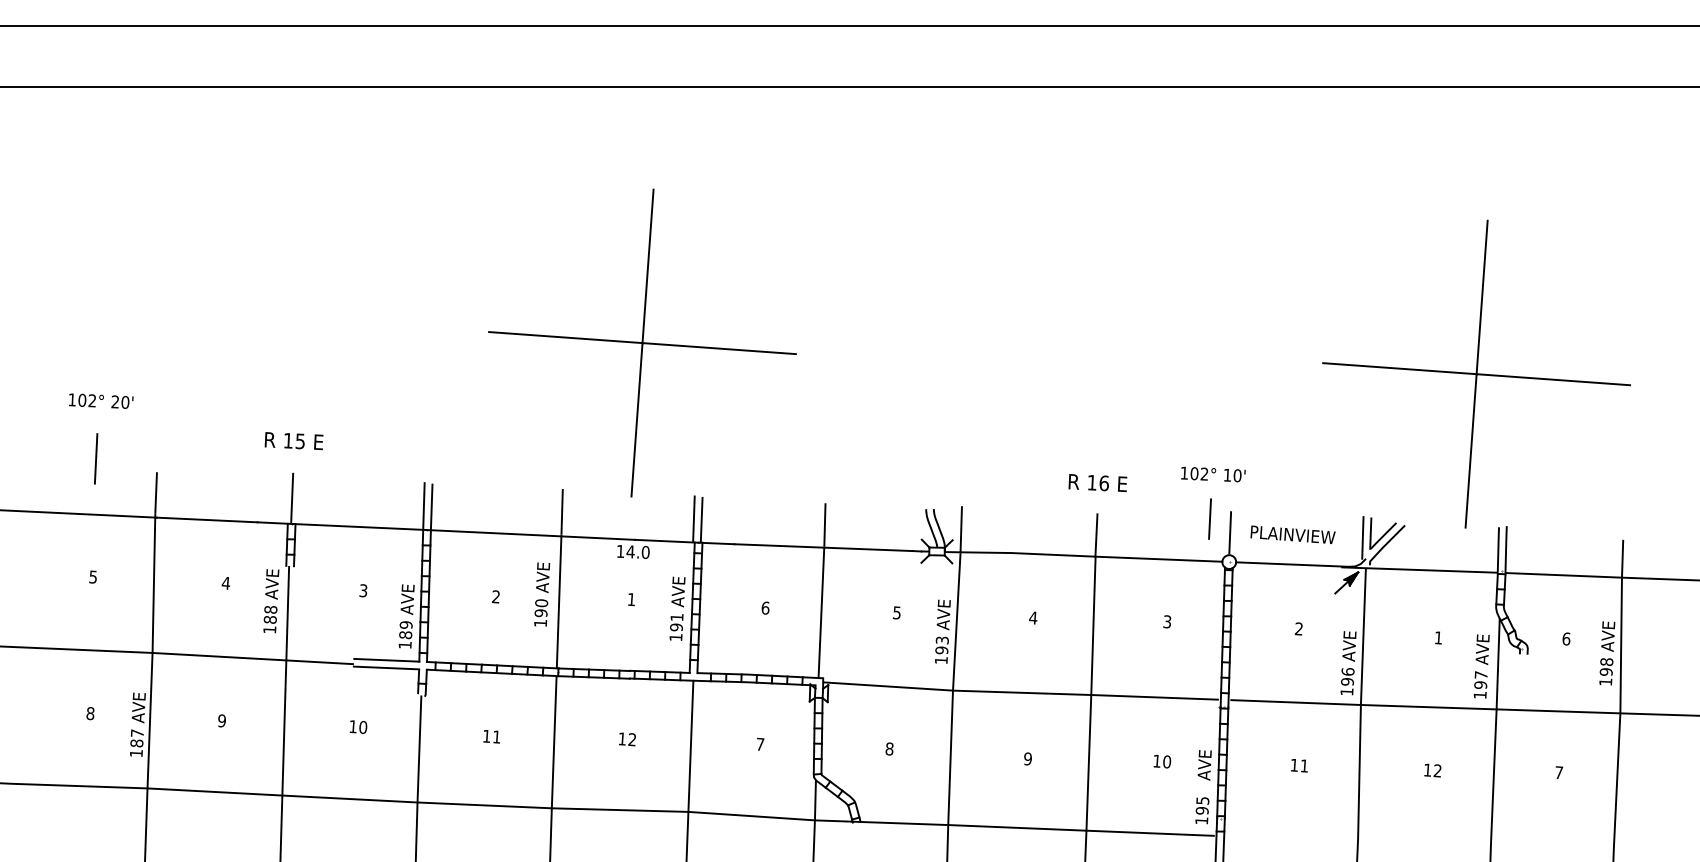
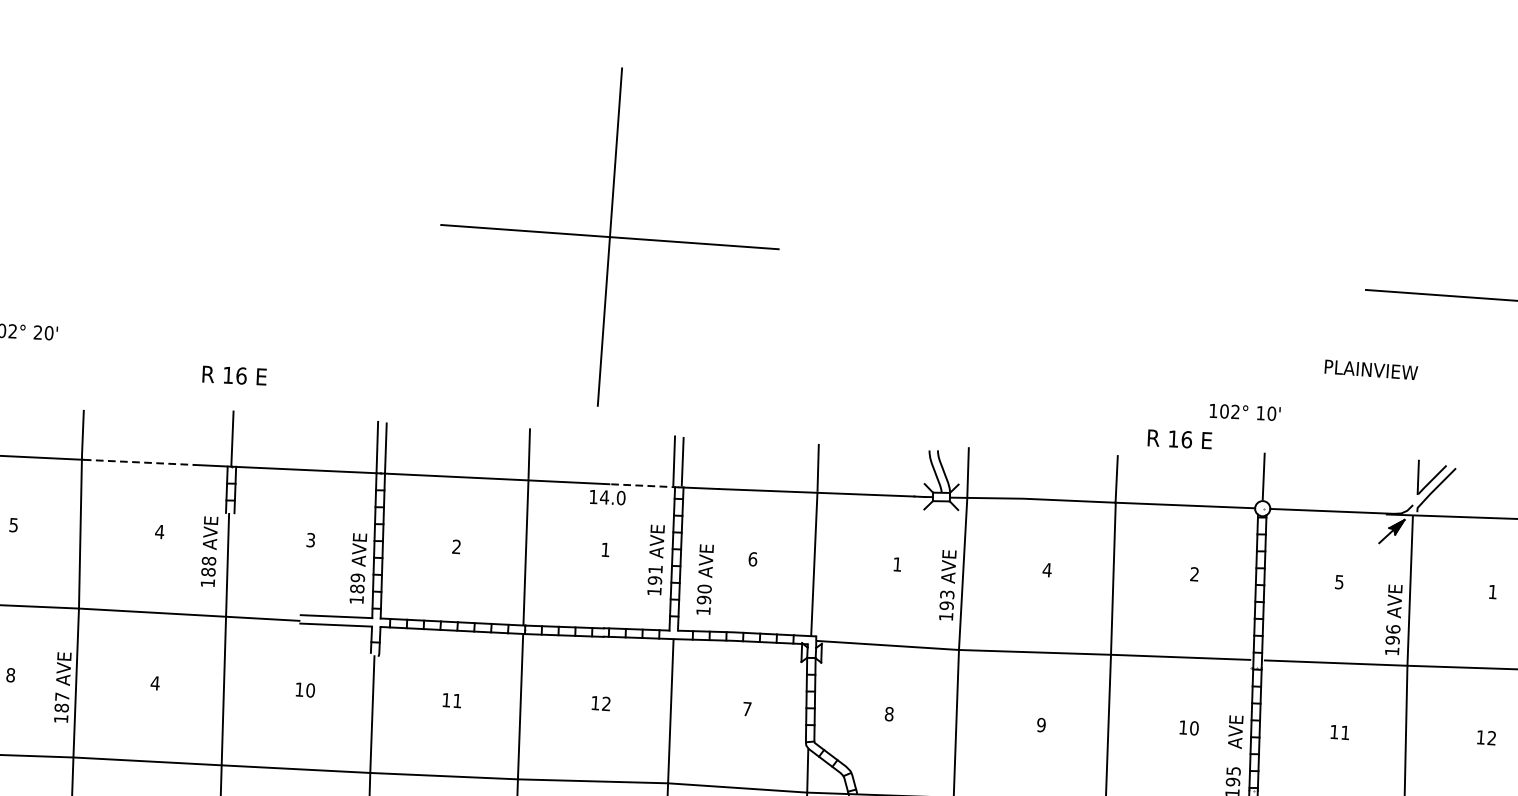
part: (642, 342) -> (609, 236), moved
text: (300, 441) -> (241, 376), 15 -> 16
line: (95, 458) -> (16, 394), removed
text: (1097, 482) -> (1179, 438), moved
line: (1210, 518) -> (1242, 460), removed
line: (207, 520) -> (139, 462), solid -> dashed
text: (1292, 534) -> (1370, 369), moved
line: (1362, 537) -> (1409, 481), removed
line: (666, 541) -> (644, 486), solid -> dashed
text: (542, 594) -> (705, 579), moved
text: (896, 612) -> (896, 564), 5 -> 1
text: (1167, 622) -> (1194, 575), 3 -> 2
text: (1298, 628) -> (1338, 581), 2 -> 5
text: (221, 720) -> (154, 682), 9 -> 4

